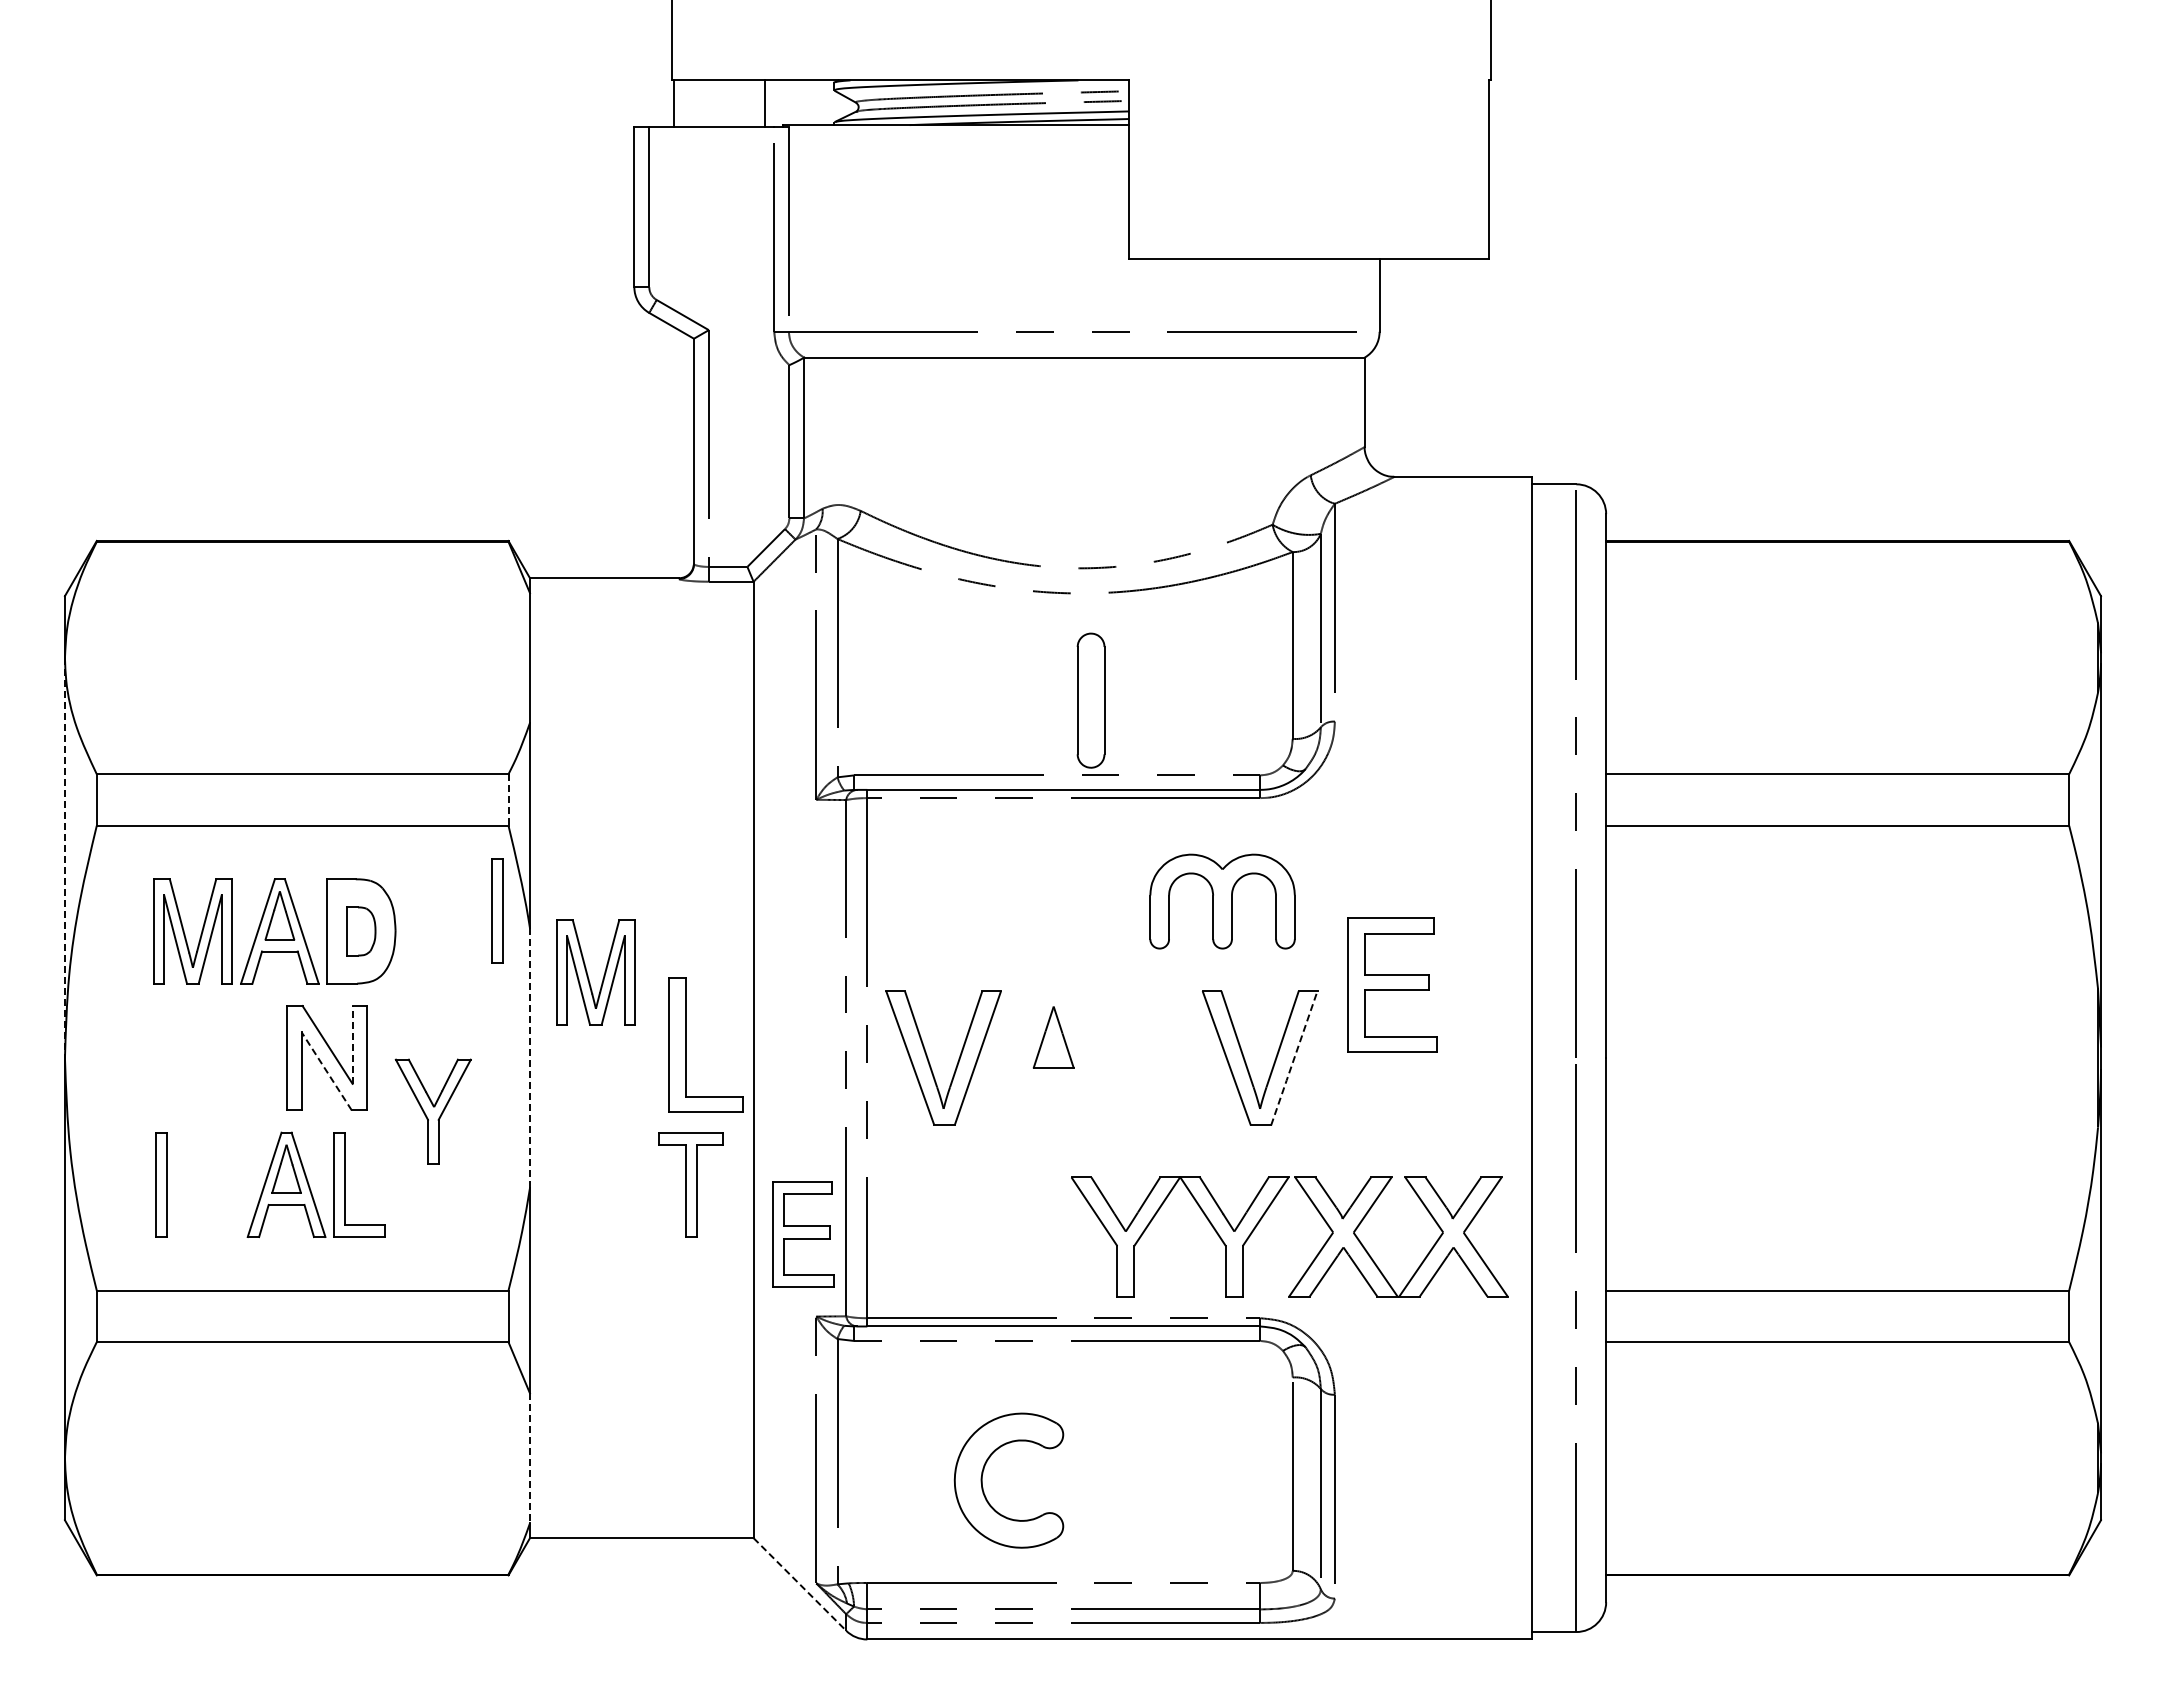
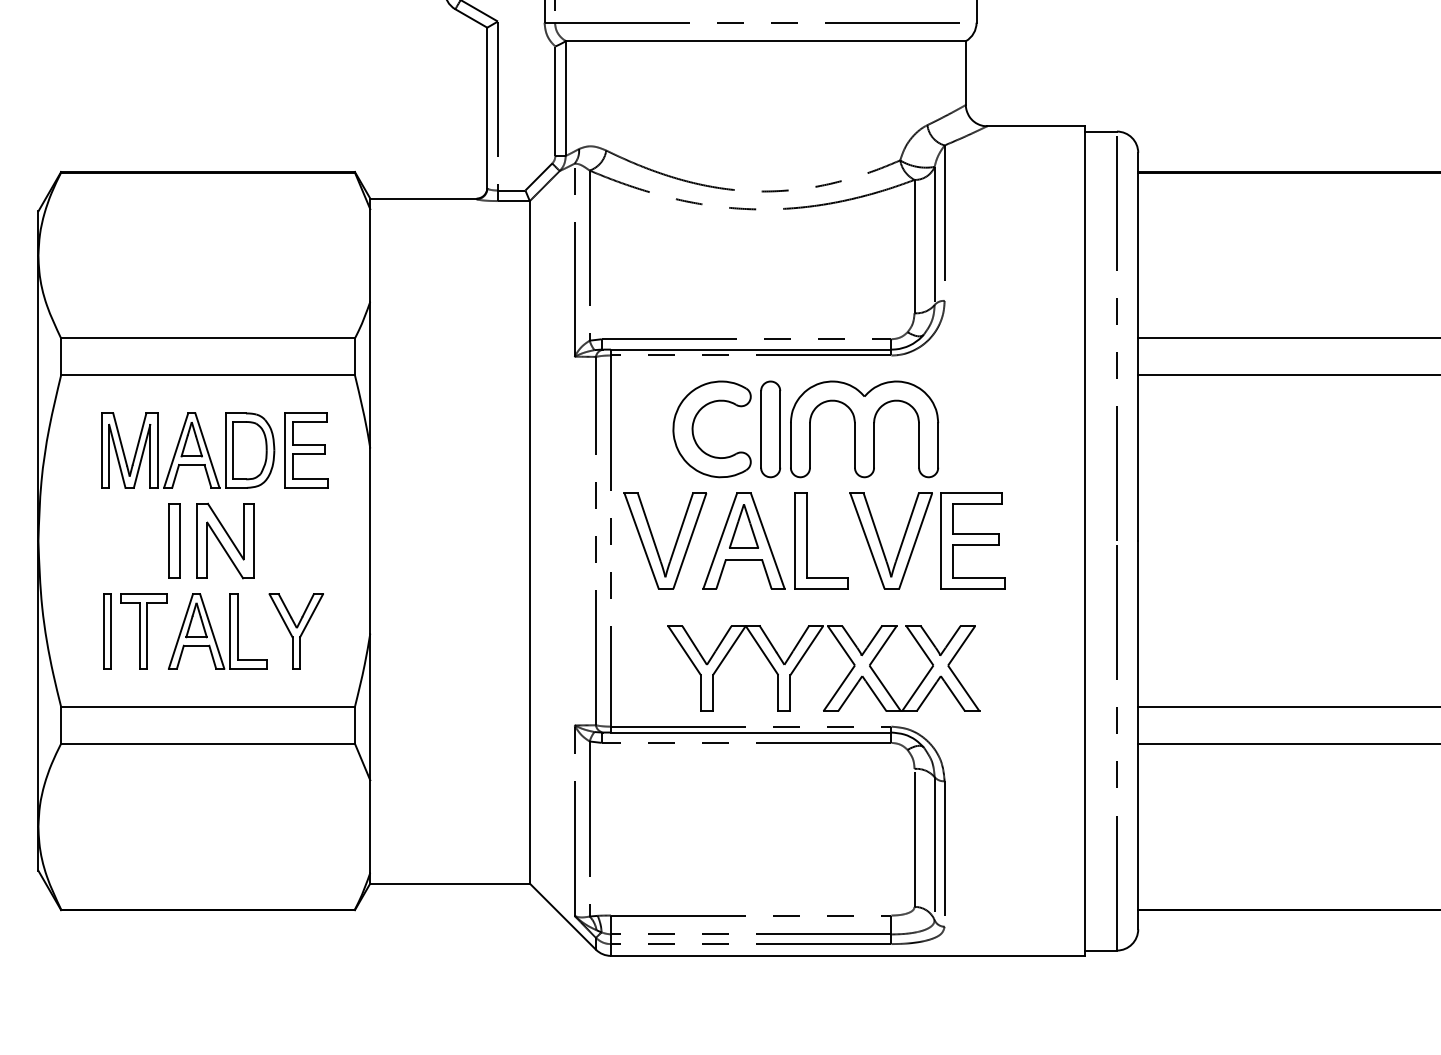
part: (1090, 700) -> (770, 429), moved
line: (508, 800) -> (354, 357), dashed -> solid
line: (64, 858) -> (38, 398), dashed -> solid
part: (1222, 901) -> (864, 429), size x1.43
part: (497, 910) -> (347, 435), removed
part: (361, 931) -> (250, 450), size x1.67
part: (588, 975) -> (412, 482), removed
part: (1392, 984) -> (972, 540), moved
line: (352, 1044) -> (243, 531), dashed -> solid
part: (686, 1044) -> (807, 540), moved
part: (255, 1057) -> (174, 540), added
part: (1053, 1057) -> (743, 540), added
line: (530, 1058) -> (370, 541), dashed -> solid
line: (1294, 1058) -> (915, 541), dashed -> solid
line: (326, 1071) -> (225, 550), dashed -> solid
part: (432, 1111) -> (295, 631), moved
part: (690, 1184) -> (142, 631), moved
part: (1262, 1218) -> (804, 655), moved
part: (803, 1234) -> (306, 450), moved
line: (530, 1458) -> (370, 826), dashed -> solid
part: (983, 1473) -> (693, 424), moved
line: (800, 1584) -> (563, 916), dashed -> solid

